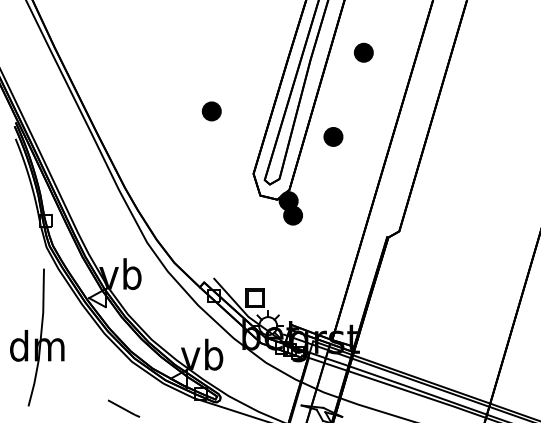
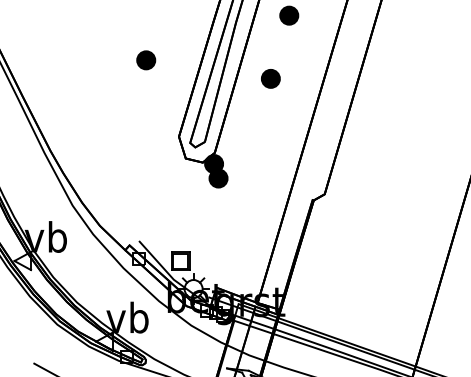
part: (211, 111) -> (145, 60), moved
part: (333, 136) -> (270, 78), moved

